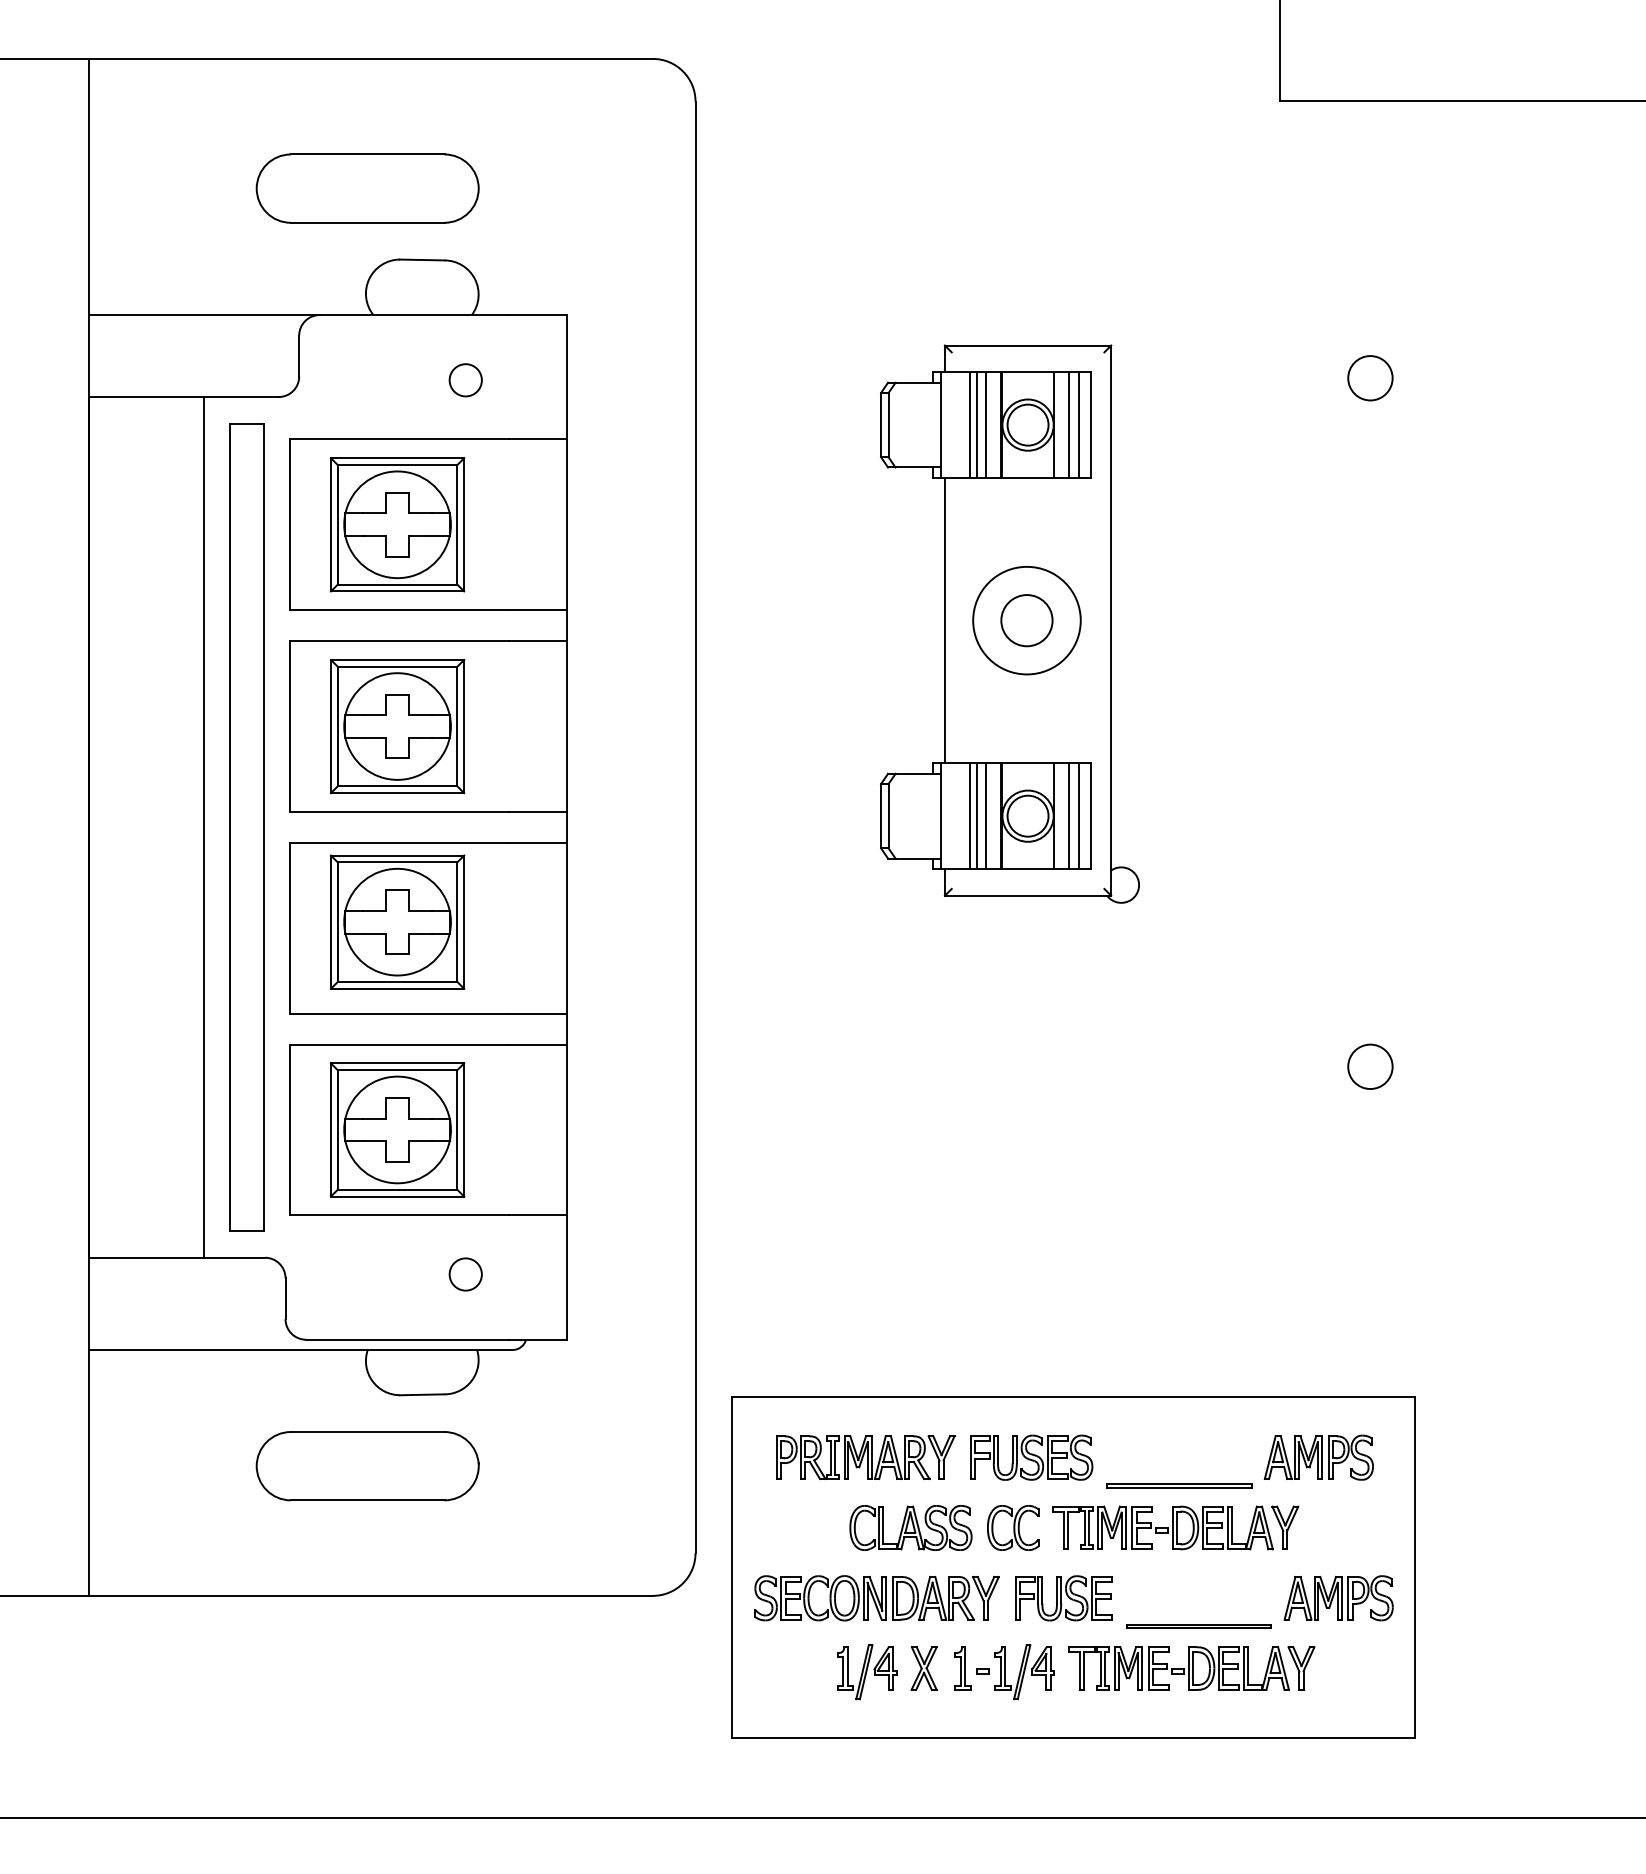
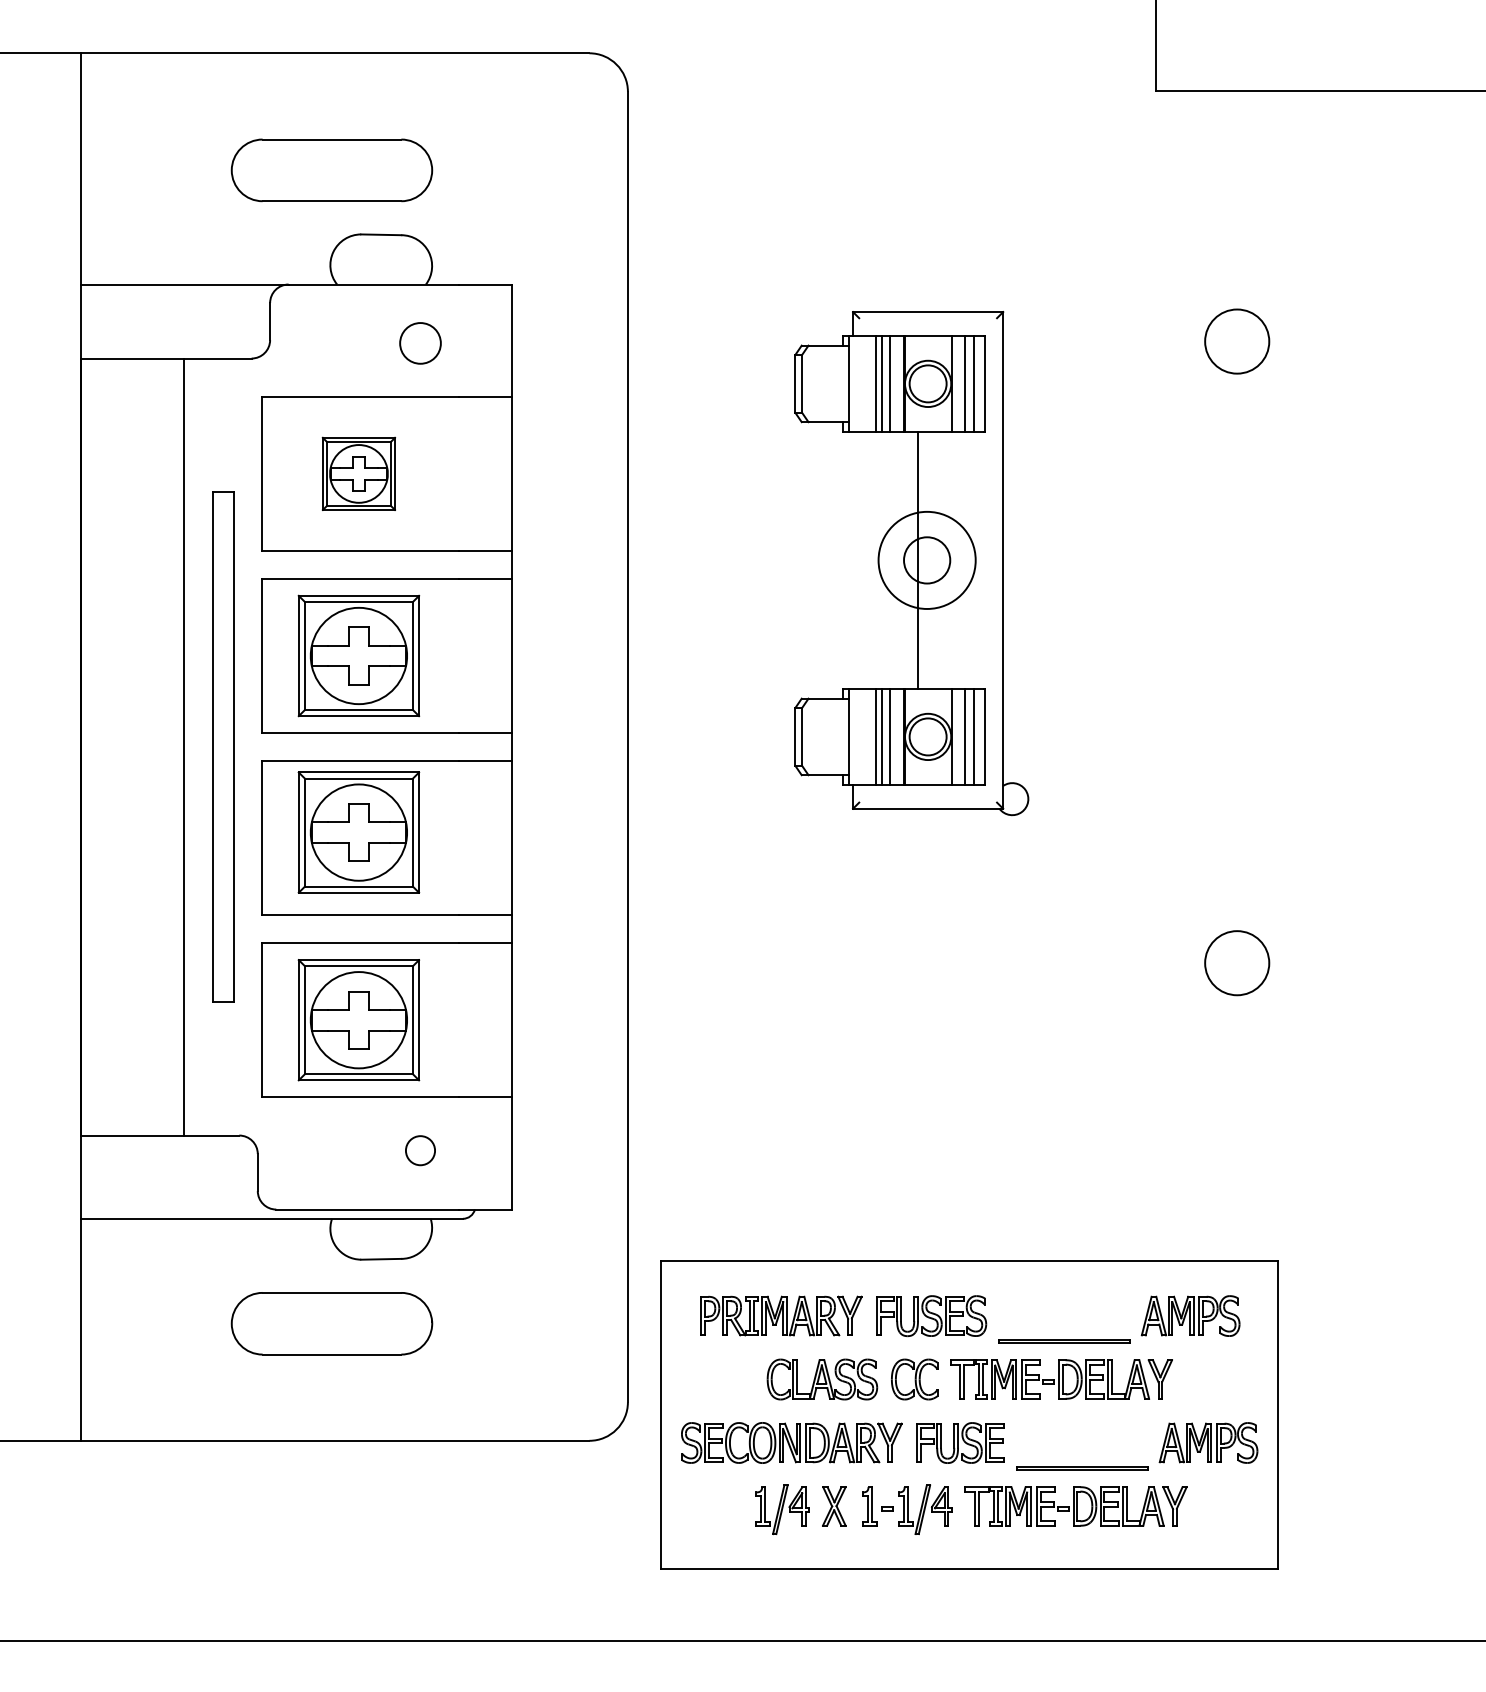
circle: (1370, 378) -> (1237, 341), size x1.6
circle: (465, 380) -> (420, 343), size x1.4
part: (397, 524) -> (358, 473), size x0.6
line: (945, 620) -> (918, 560), moved
part: (246, 826) -> (222, 746), size x0.7
circle: (1370, 1067) -> (1237, 963), size x1.6

